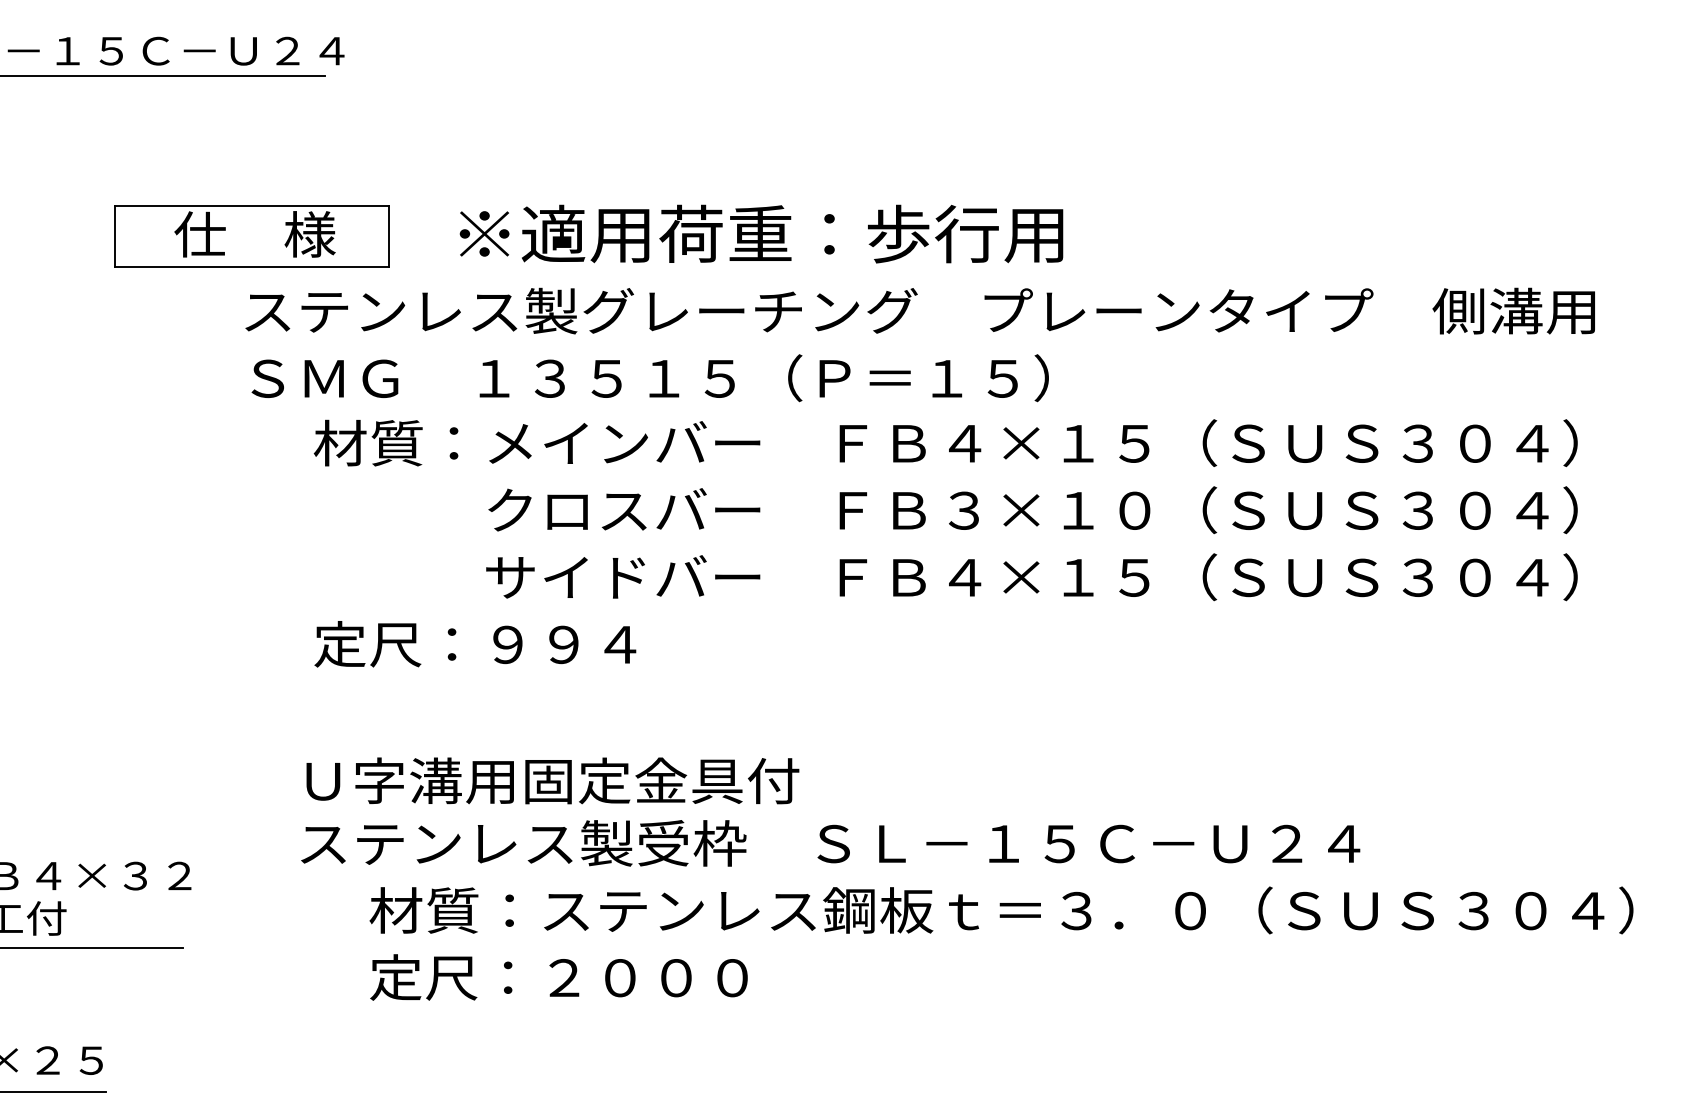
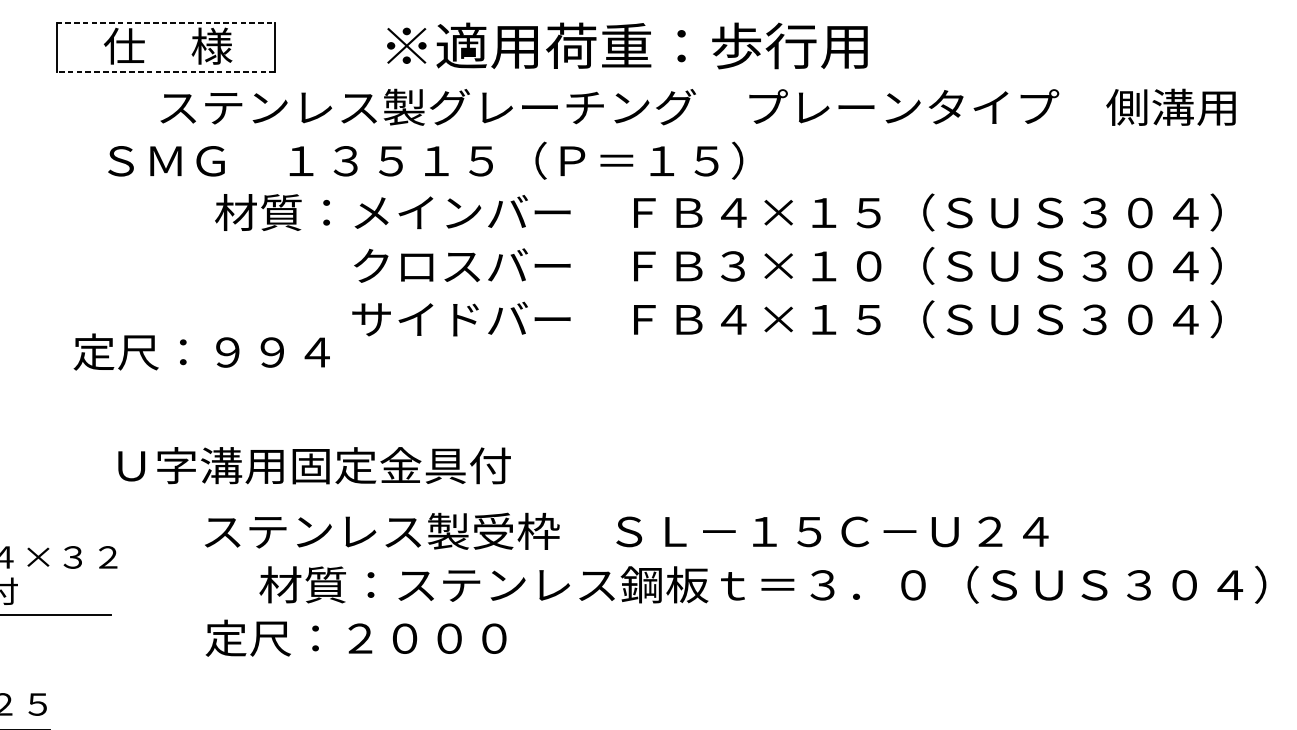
line: (252, 205) -> (166, 23), solid -> dashed
text: (761, 233) -> (627, 45), moved
line: (251, 266) -> (165, 71), solid -> dashed
text: (649, 378) -> (425, 161), moved
text: (475, 644) -> (201, 352), moved
text: (552, 780) -> (314, 465), moved
text: (558, 977) -> (355, 638), moved

